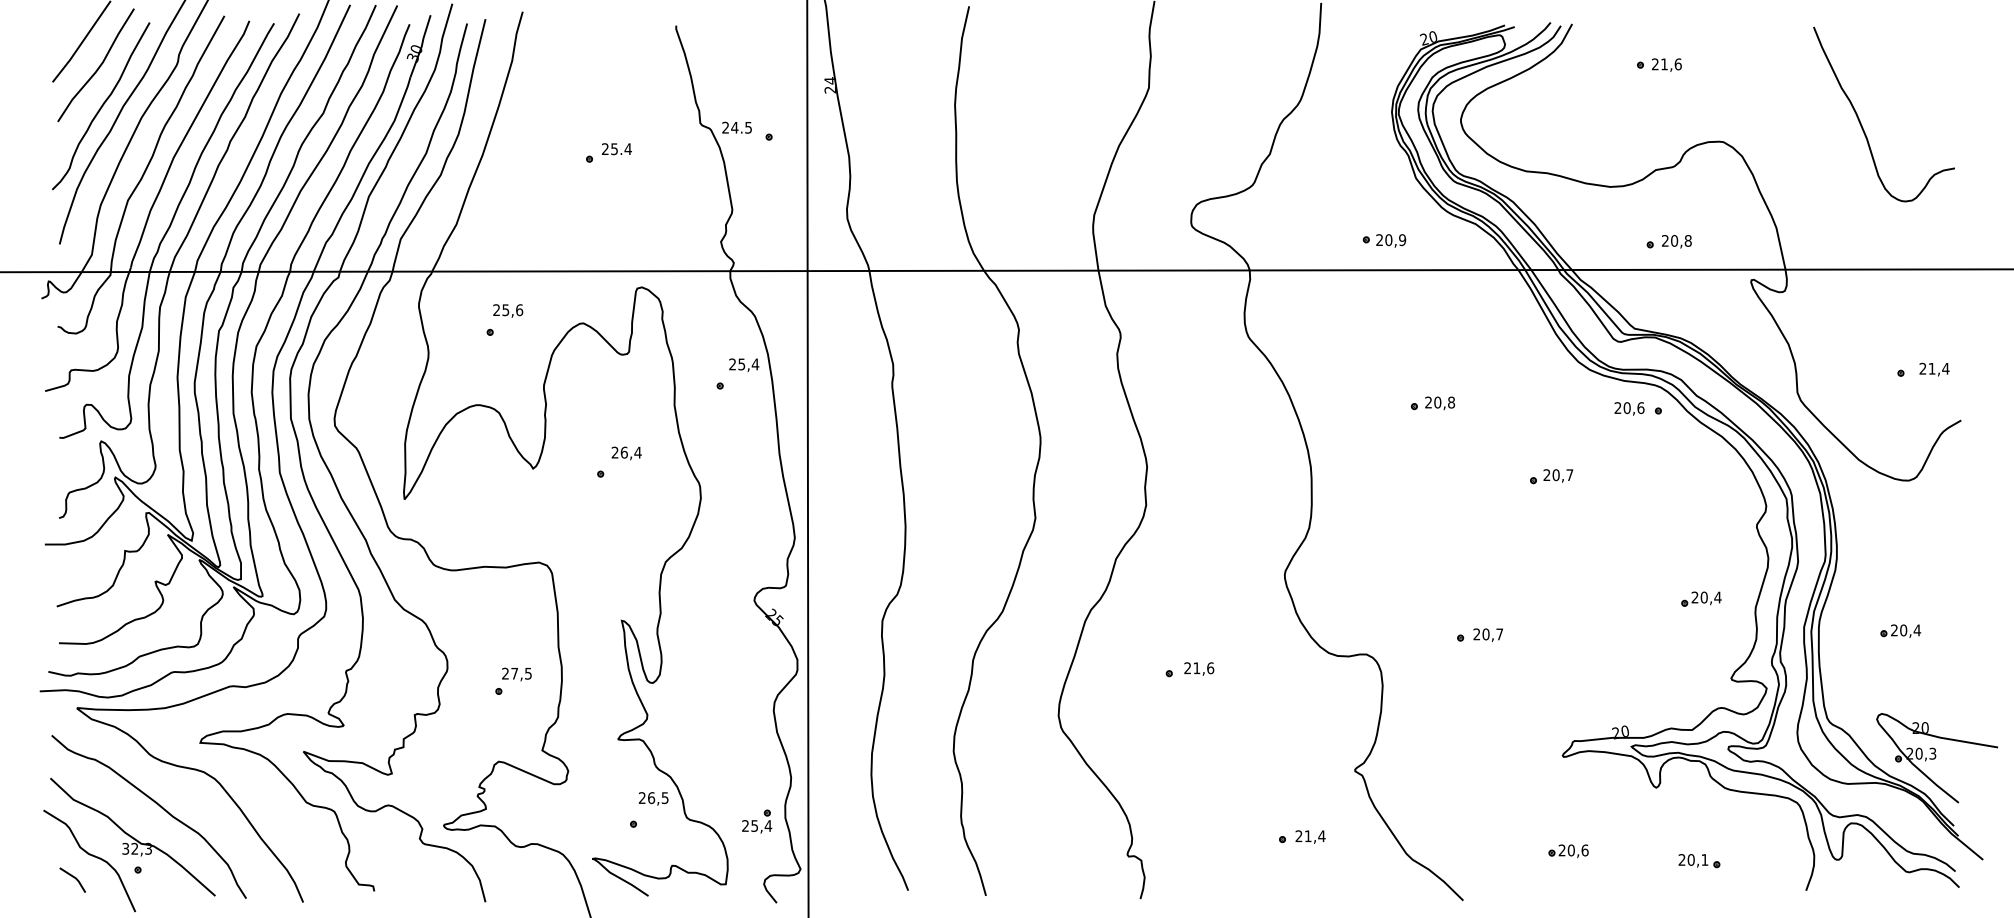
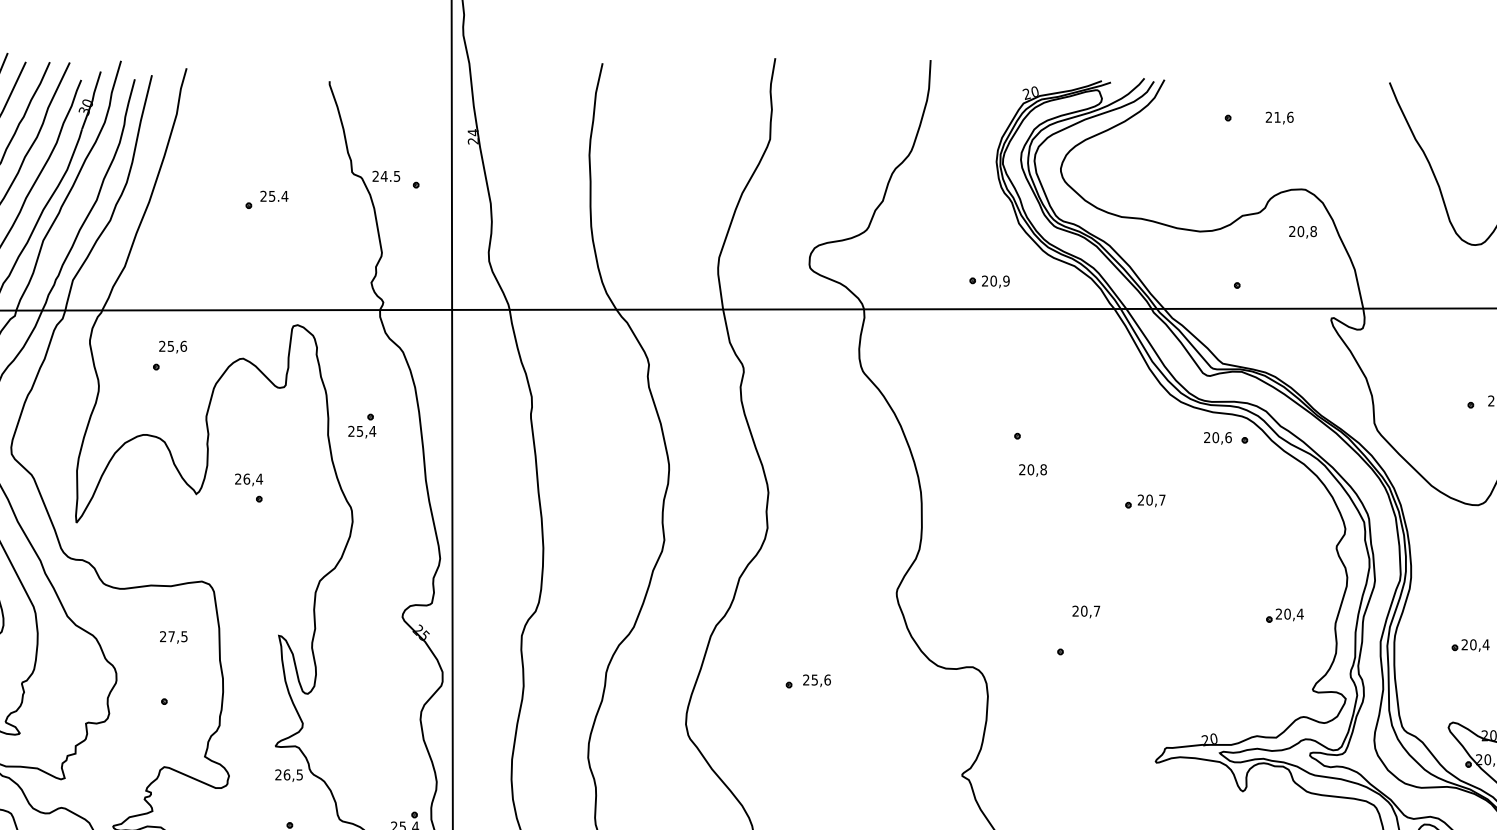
text: (1666, 64) -> (1279, 117), moved
text: (1676, 241) -> (1302, 232), moved
text: (744, 364) -> (362, 431), moved
text: (1439, 403) -> (1032, 470), moved
text: (626, 453) -> (248, 479), moved
text: (1487, 634) -> (1085, 611), moved
text: (1196, 668) -> (814, 680), 21,6 -> 25,6
text: (516, 674) -> (173, 637), moved
text: (653, 798) -> (288, 775), moved

